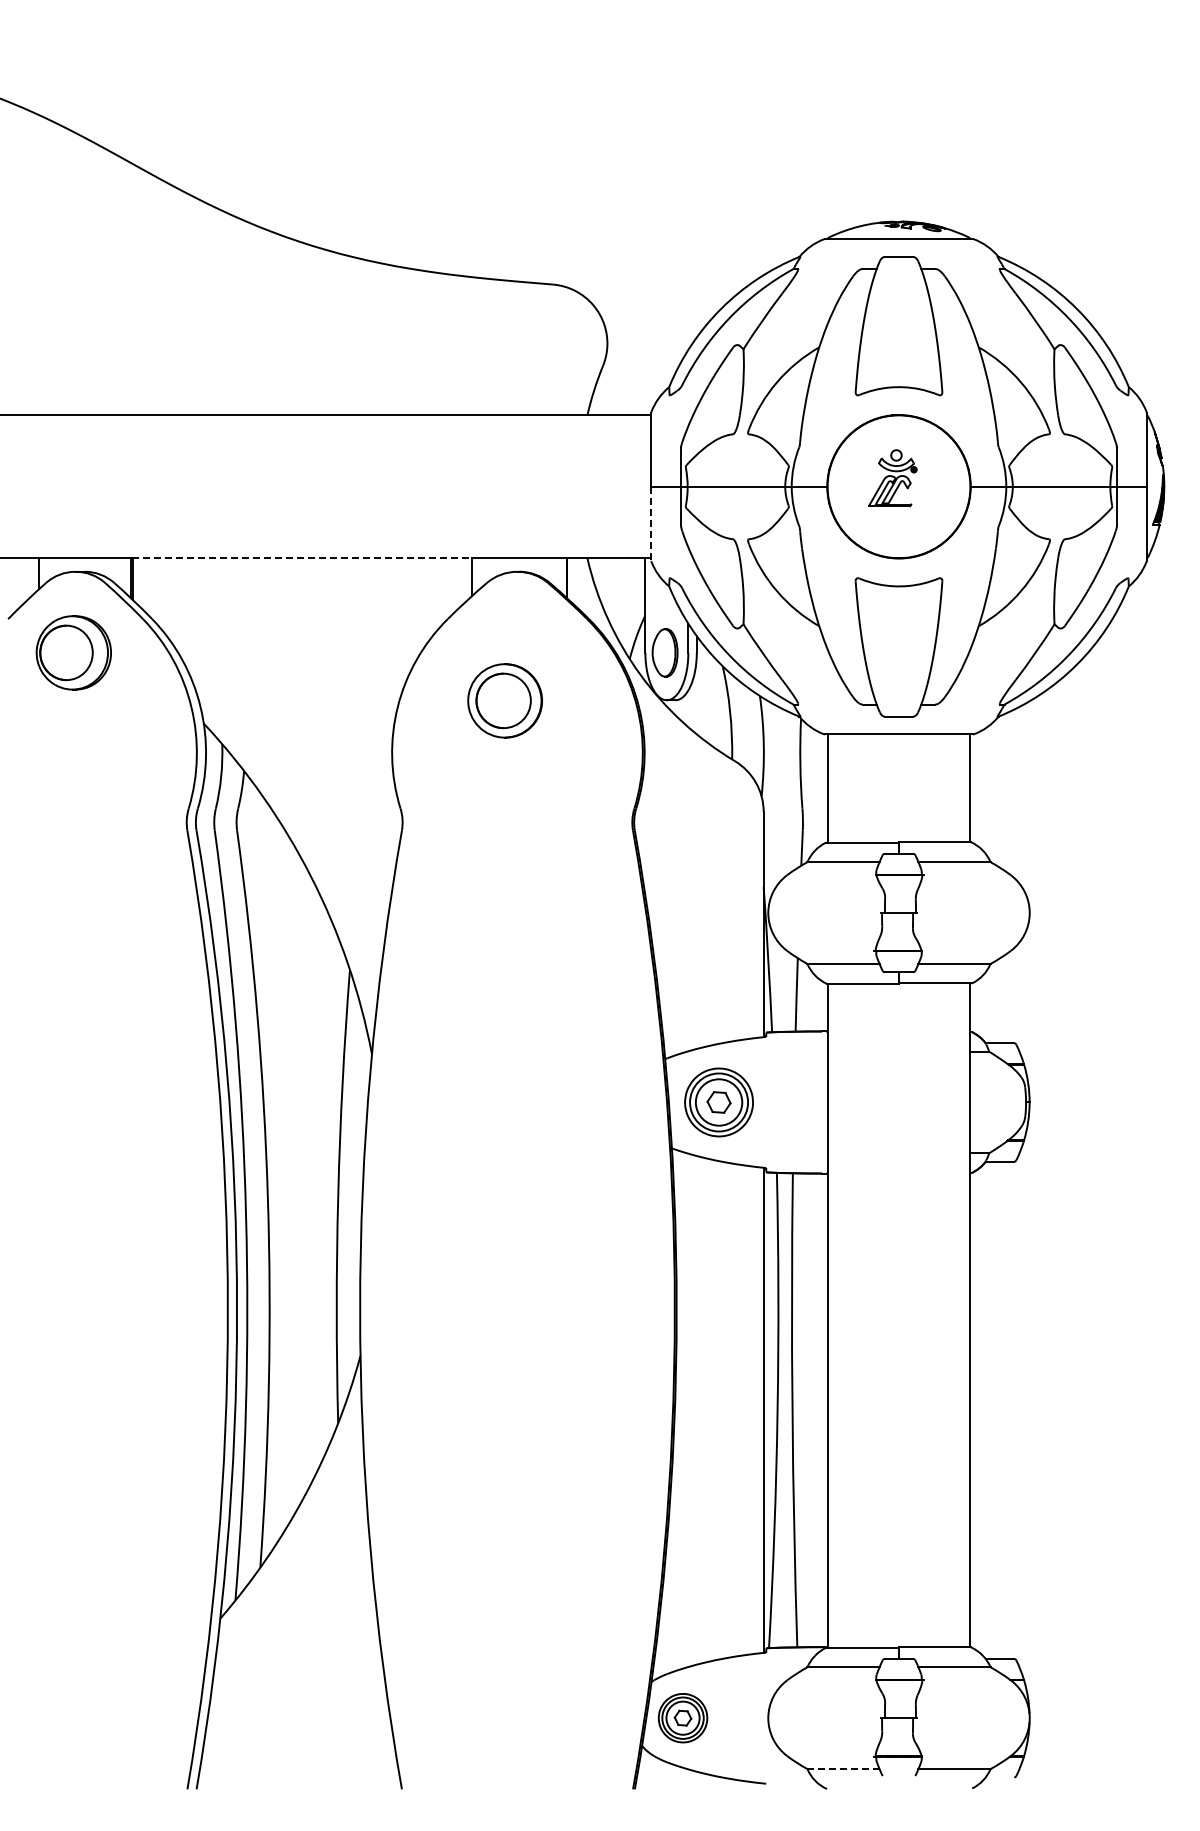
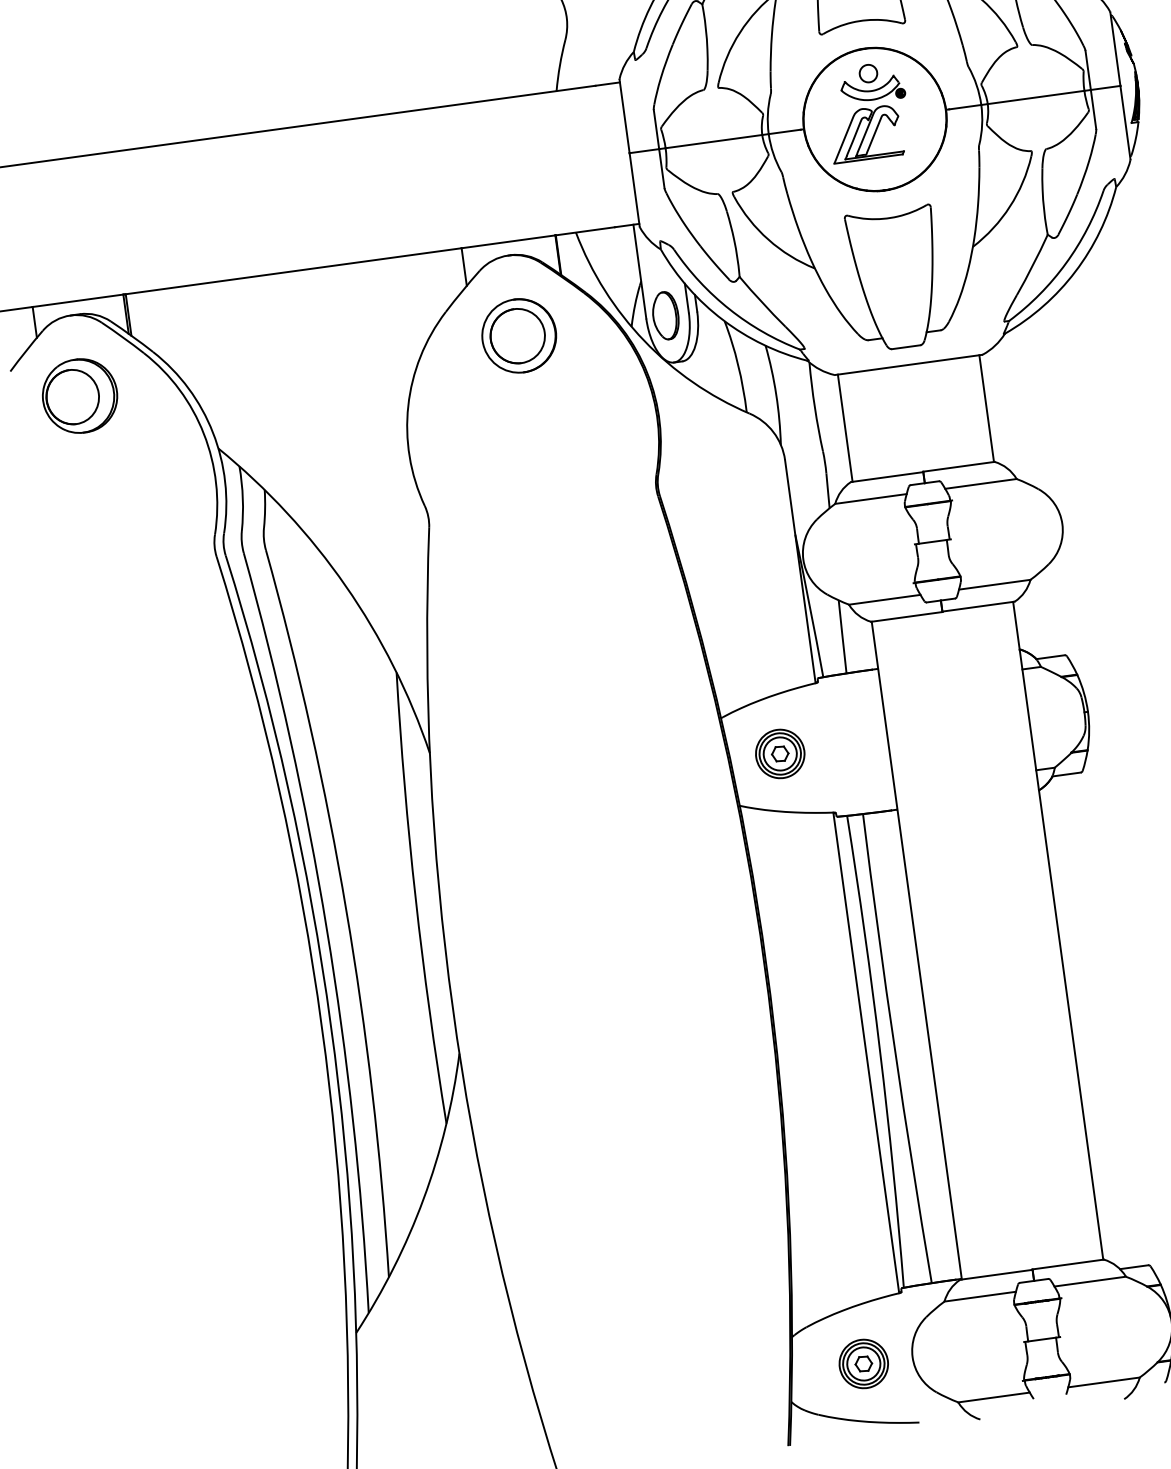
part: (892, 477) -> (867, 111), size x1.67
line: (651, 524) -> (634, 190), dashed -> solid
line: (302, 558) -> (293, 271), dashed -> solid
part: (504, 700) -> (518, 335), moved
part: (718, 1102) -> (779, 754), size x0.71
part: (682, 1718) -> (863, 1364), moved
line: (843, 1769) -> (994, 1397), dashed -> solid

